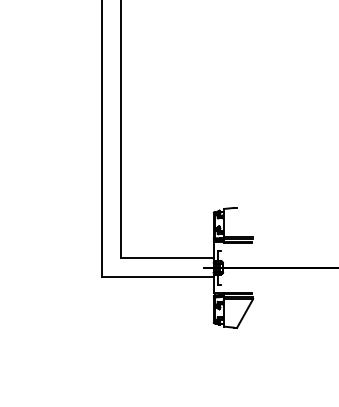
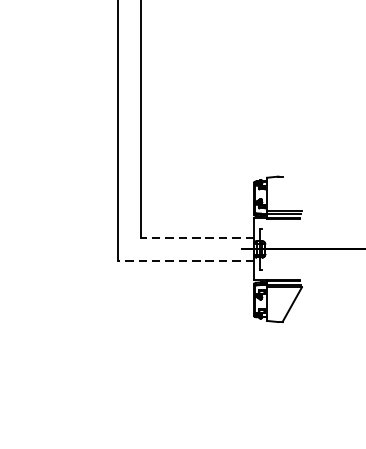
line: (167, 258) -> (197, 238), solid -> dashed
line: (157, 277) -> (185, 261), solid -> dashed

